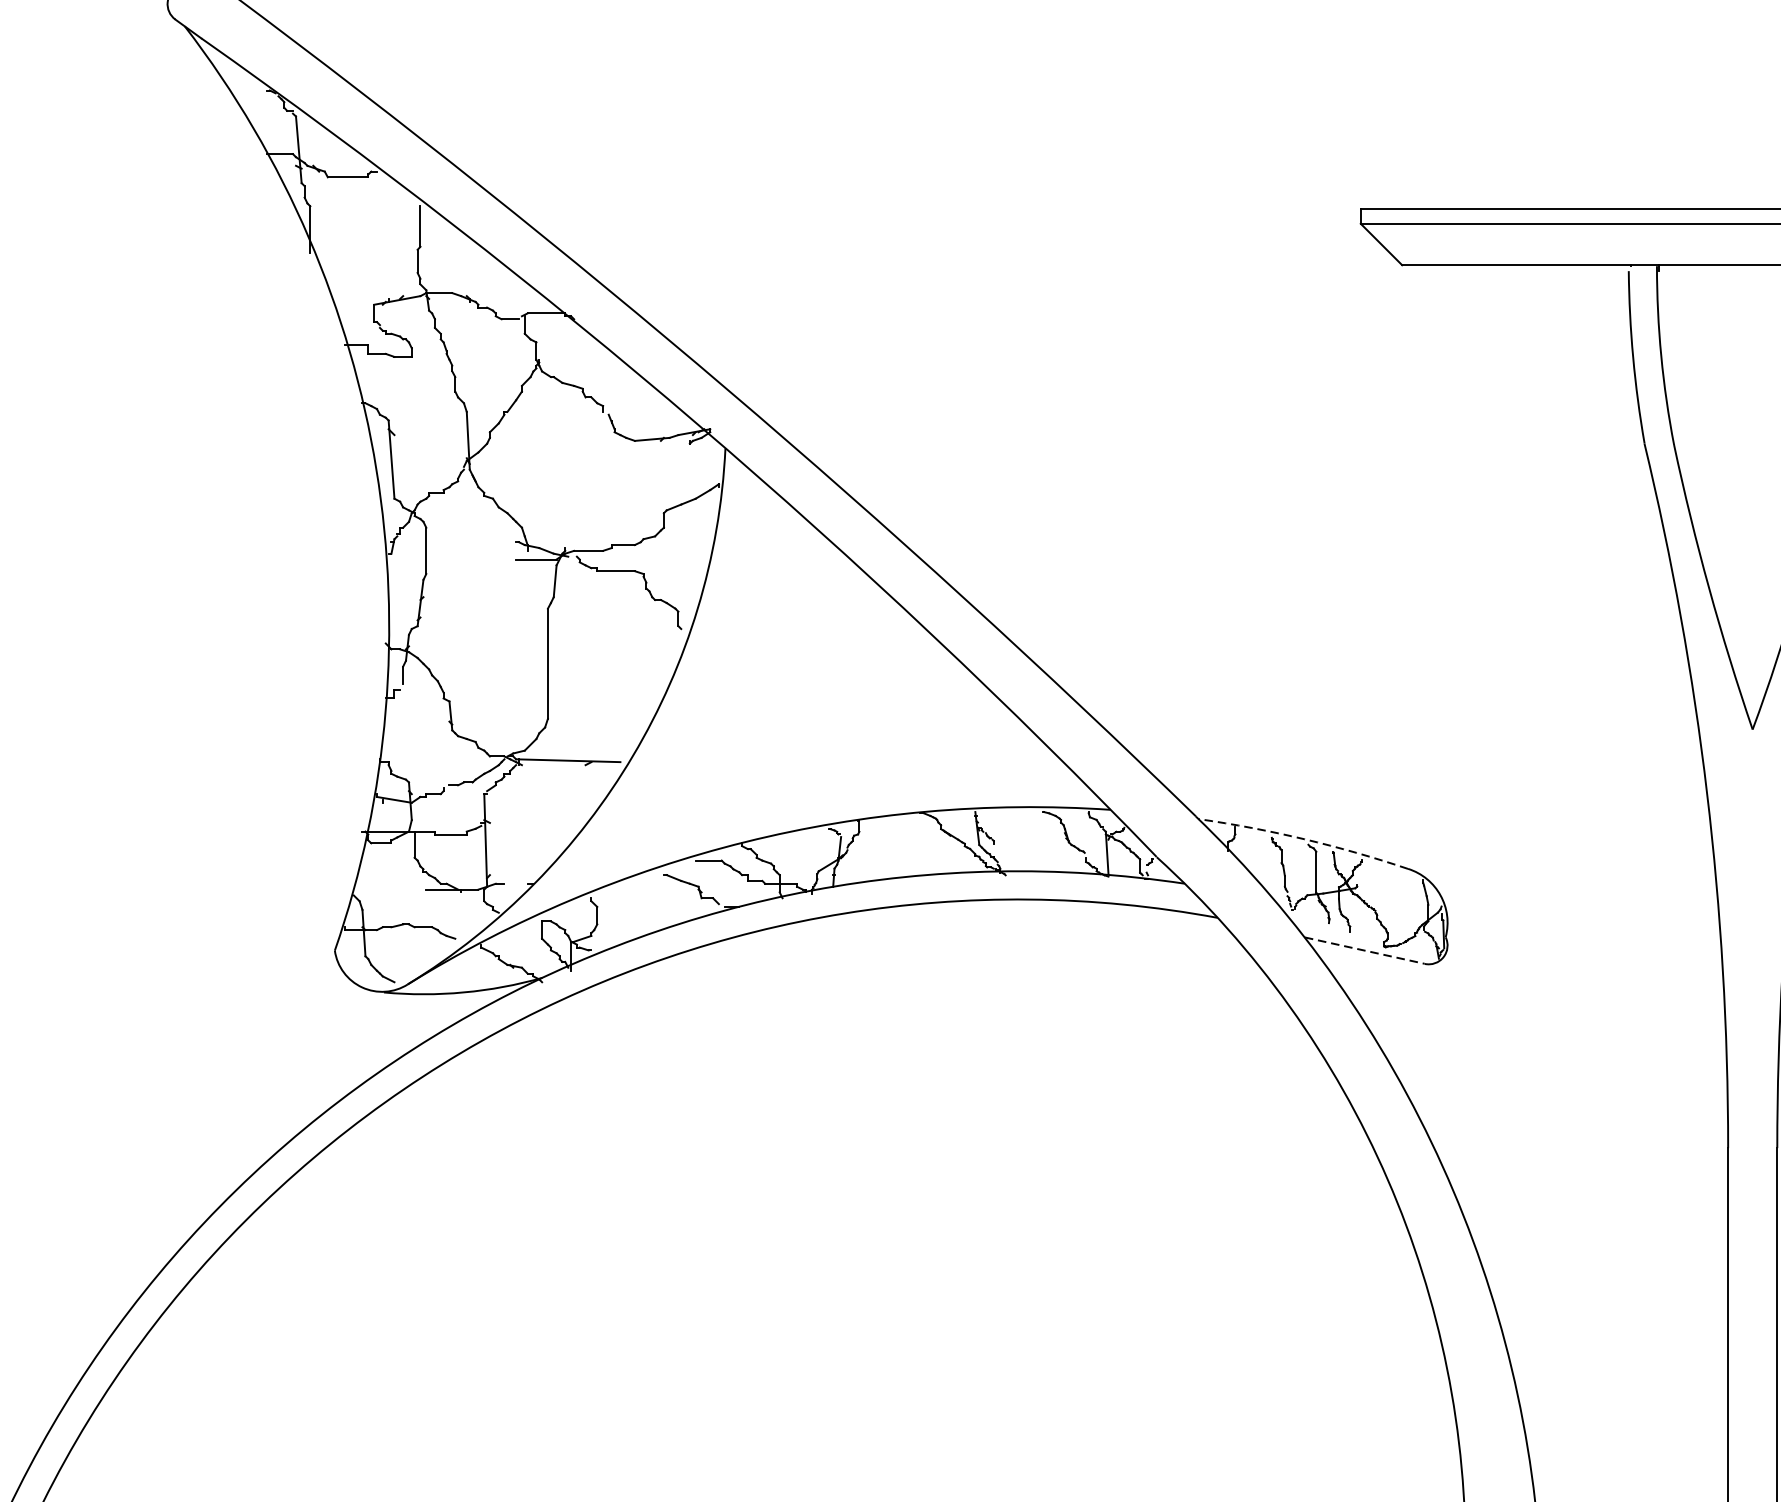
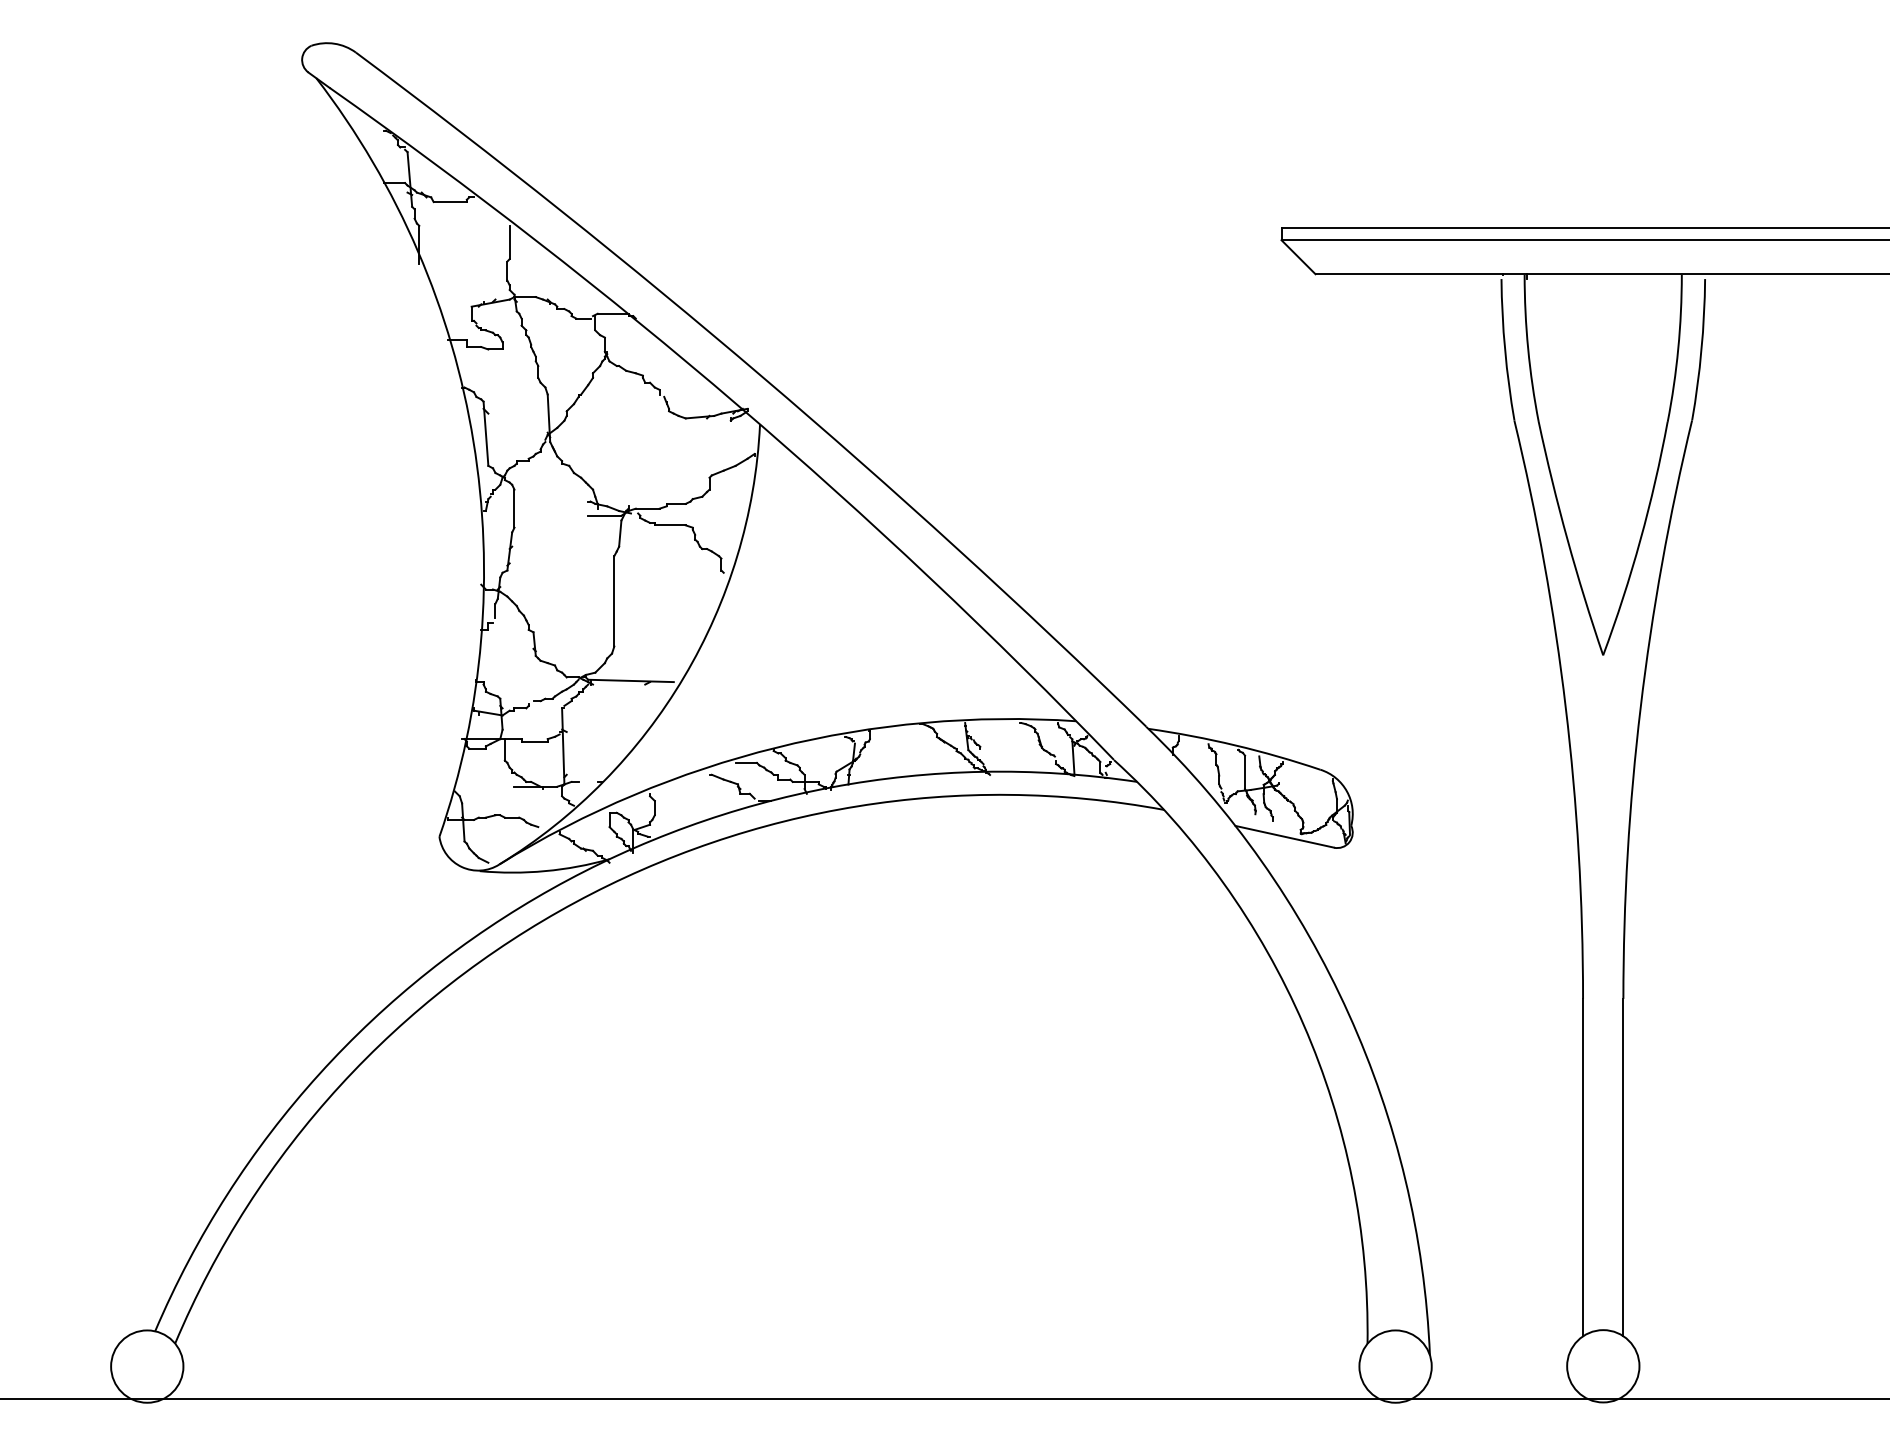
arc: (1304, 839) -> (1235, 745), dashed -> solid
line: (1365, 950) -> (1285, 836), dashed -> solid

